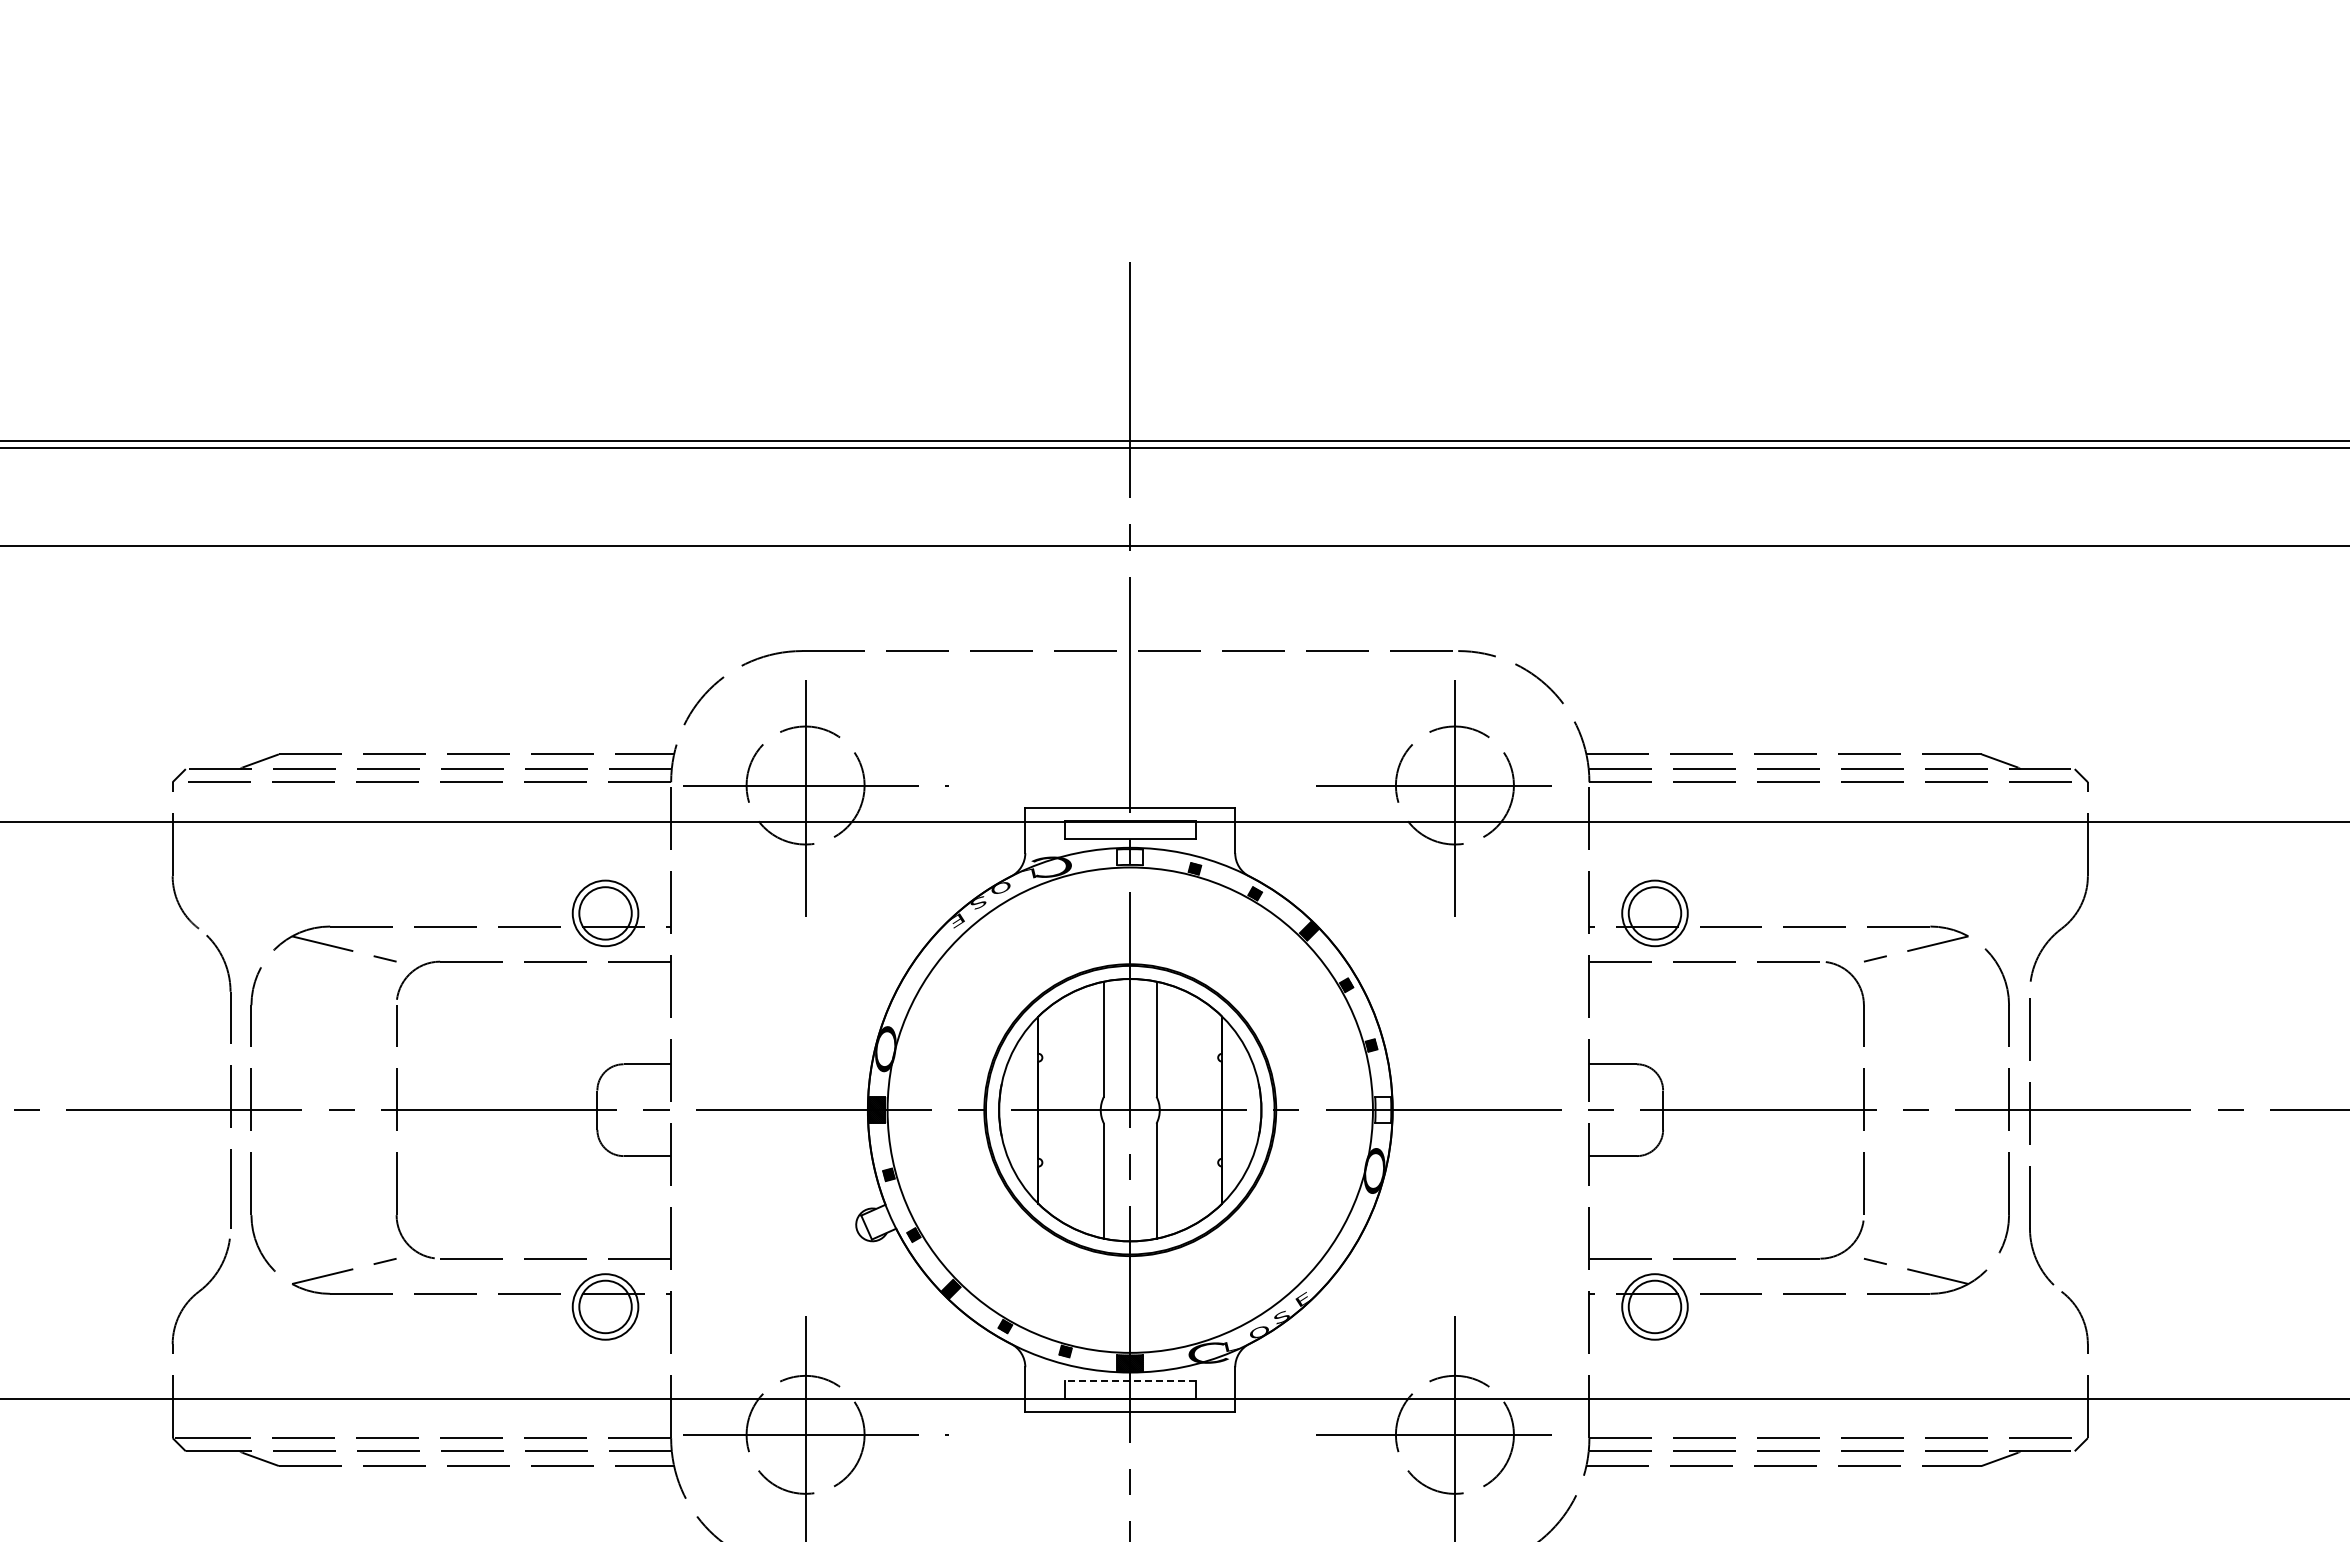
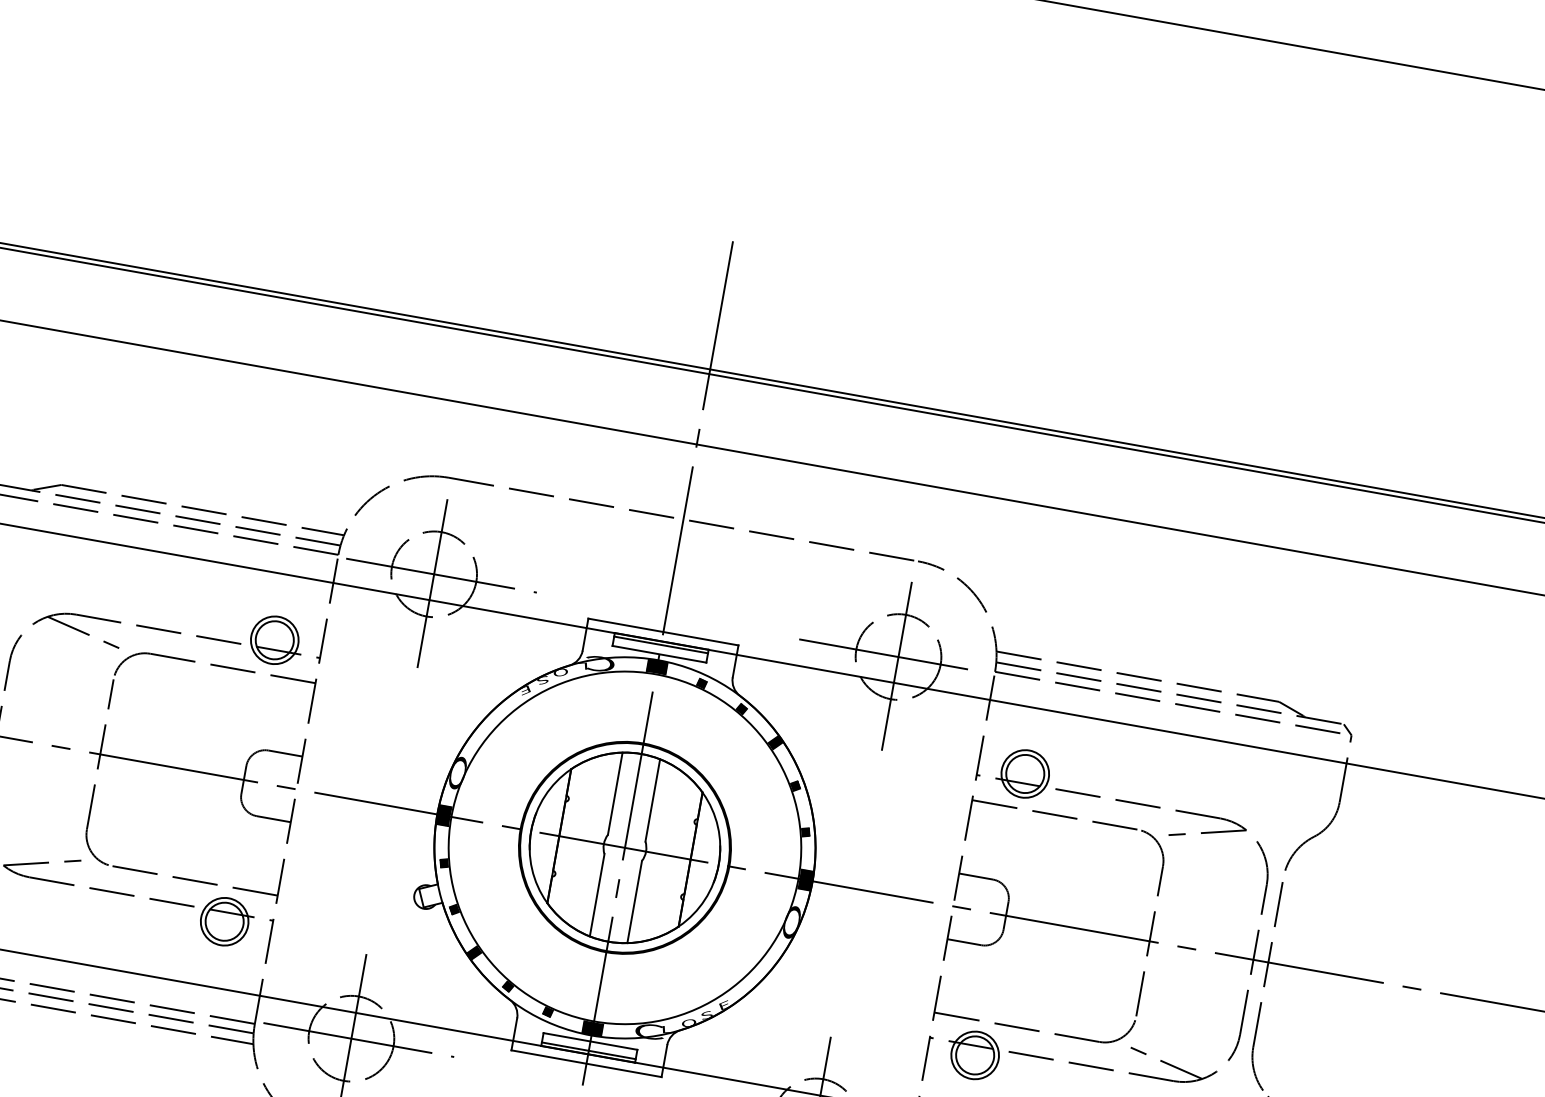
line: (1129, 826) -> (660, 644), added
hatch: (1130, 857) -> (657, 667), added
hatch: (1383, 1110) -> (806, 880), added
line: (1130, 1380) -> (590, 1041), dashed -> solid
line: (1129, 1393) -> (588, 1050), added

